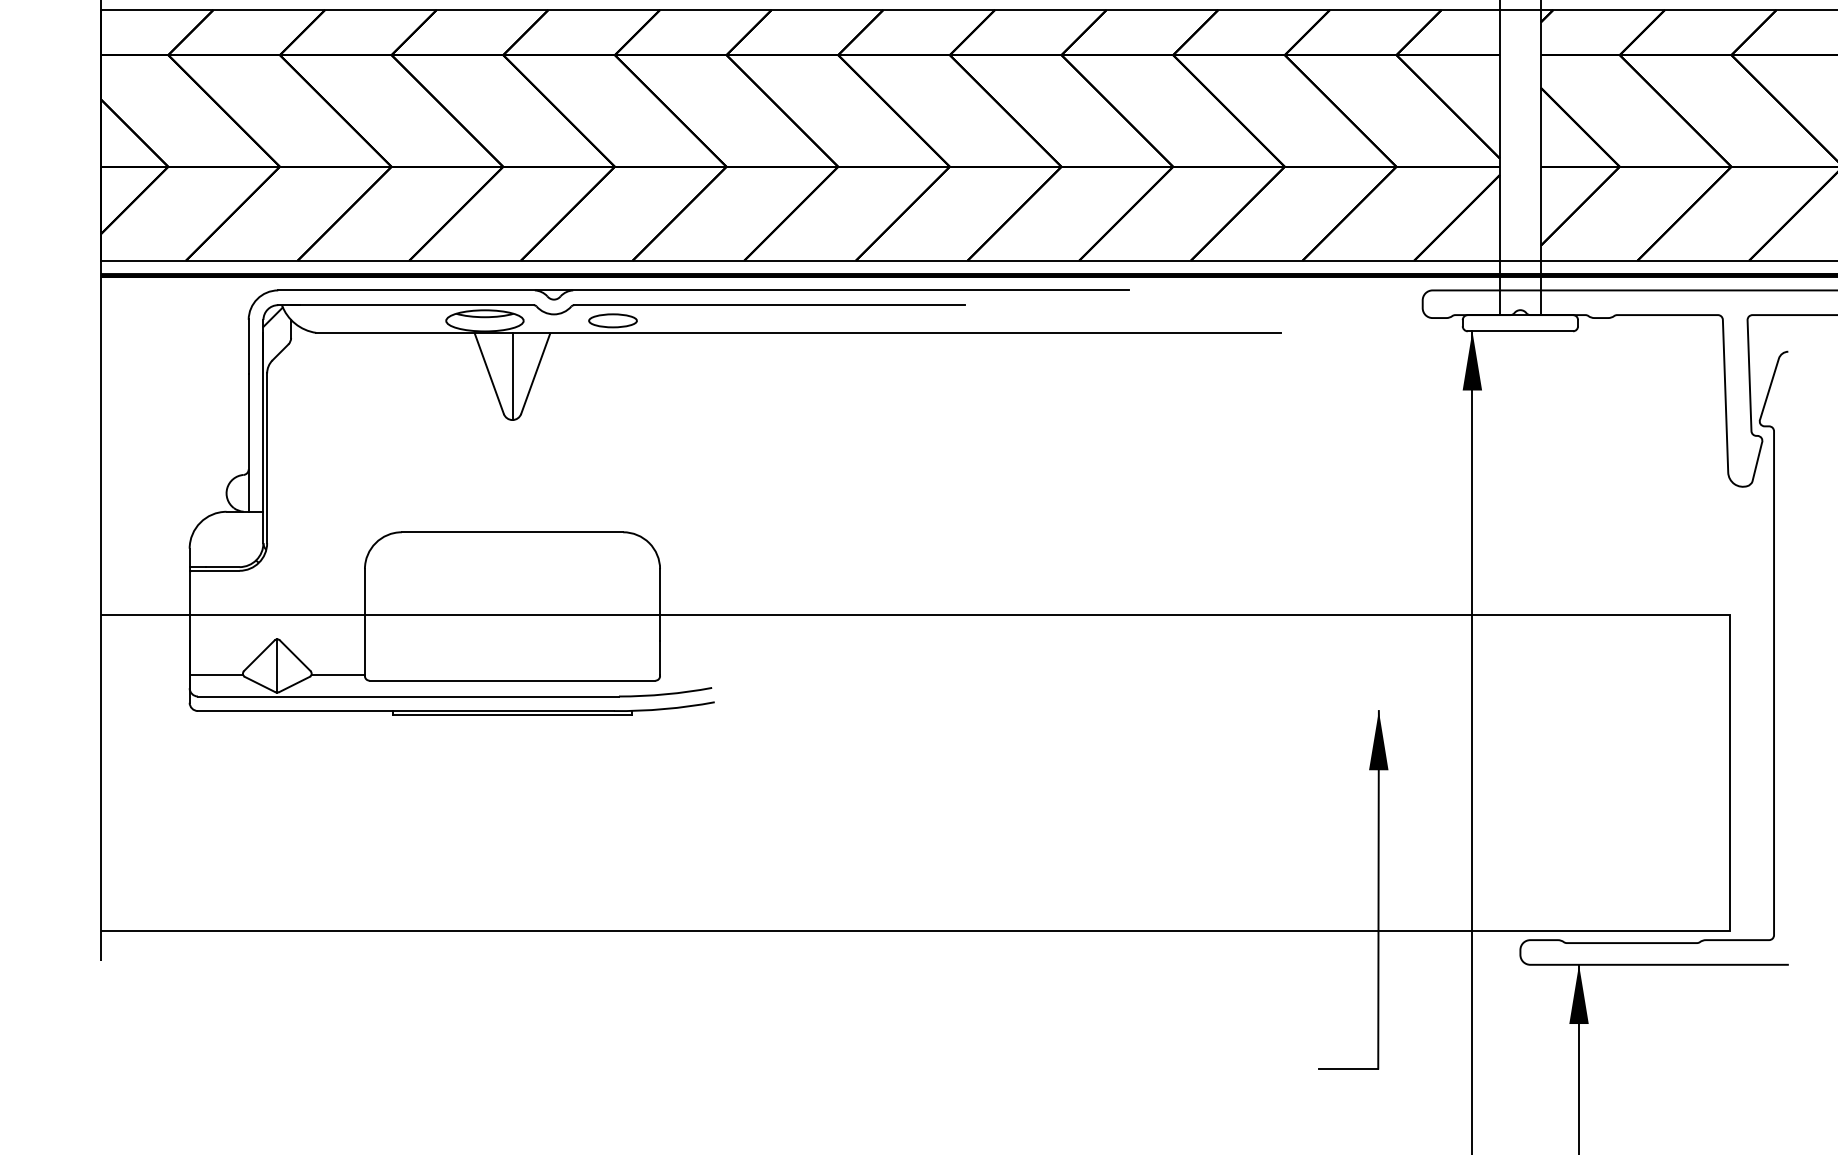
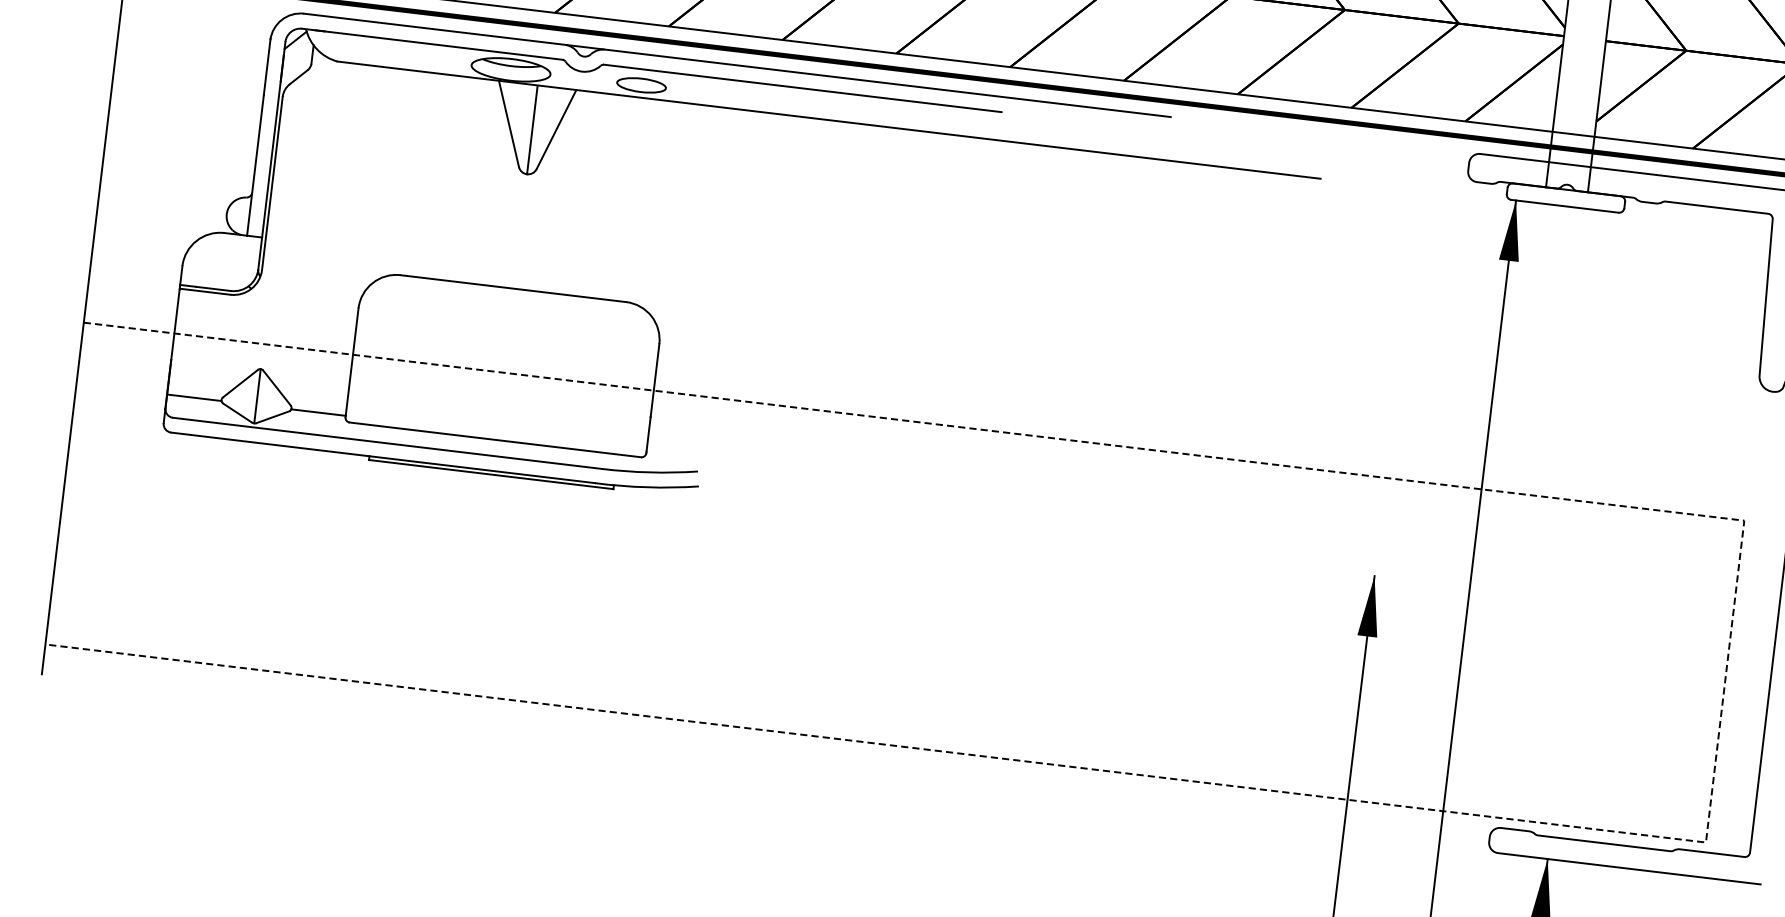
line: (1730, 772) -> (1725, 681), solid -> dashed

